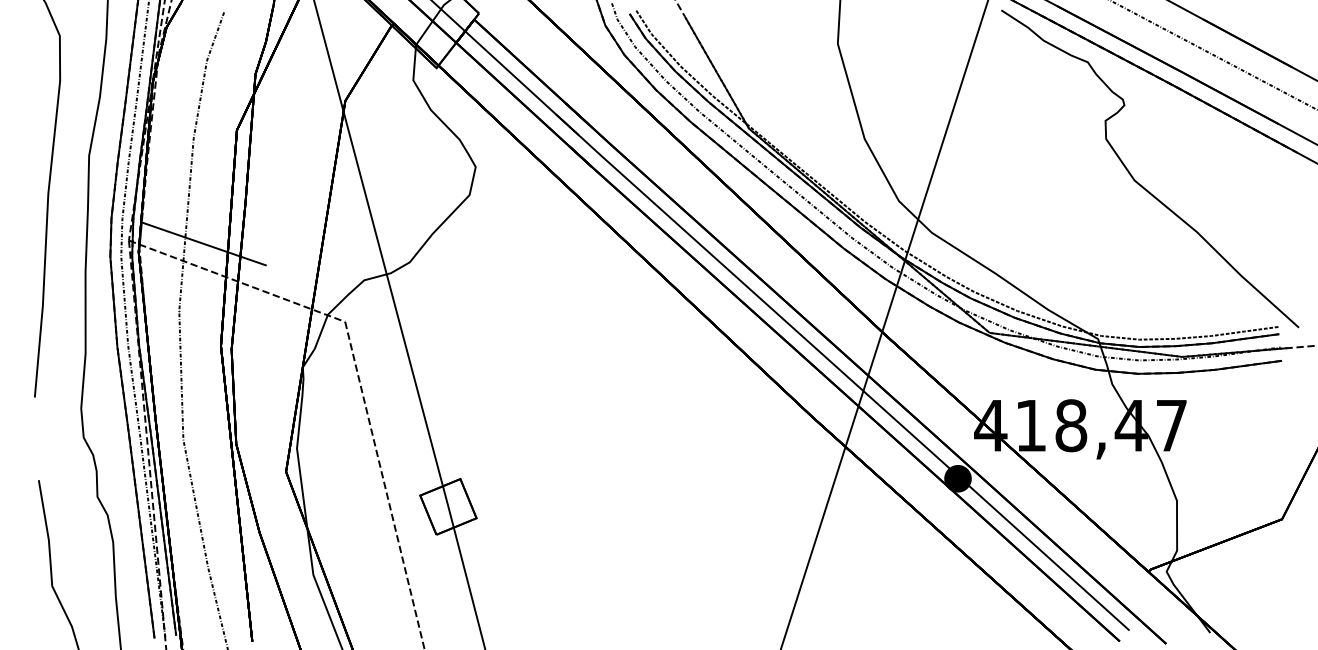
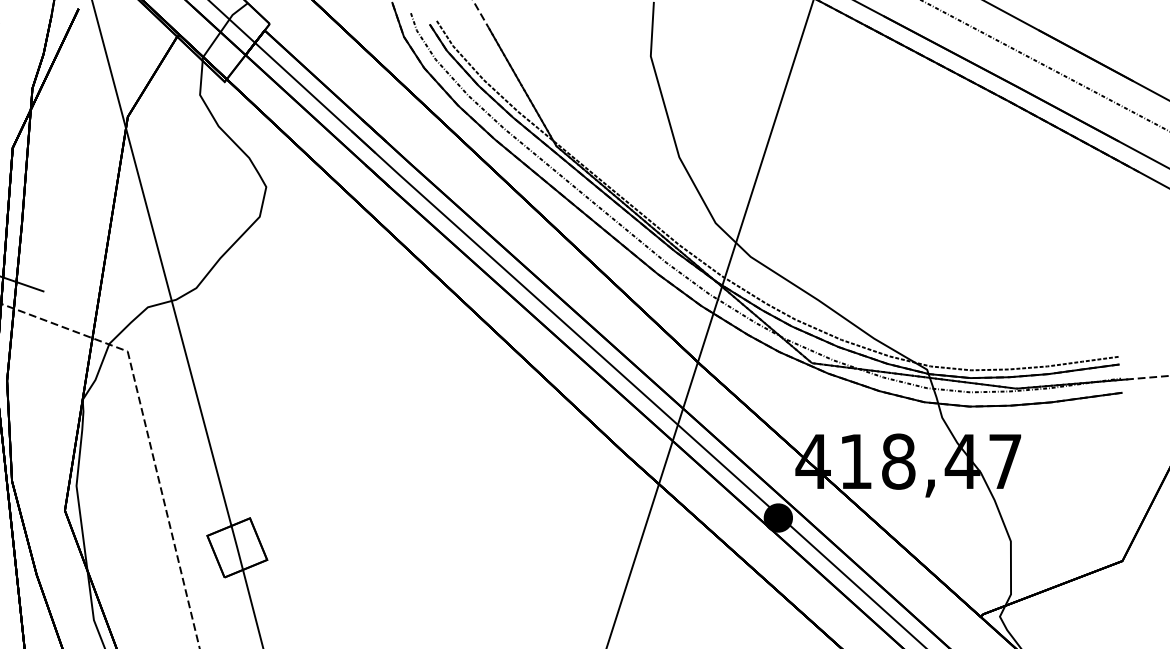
curve: (1141, 184) -> (973, 205), removed

